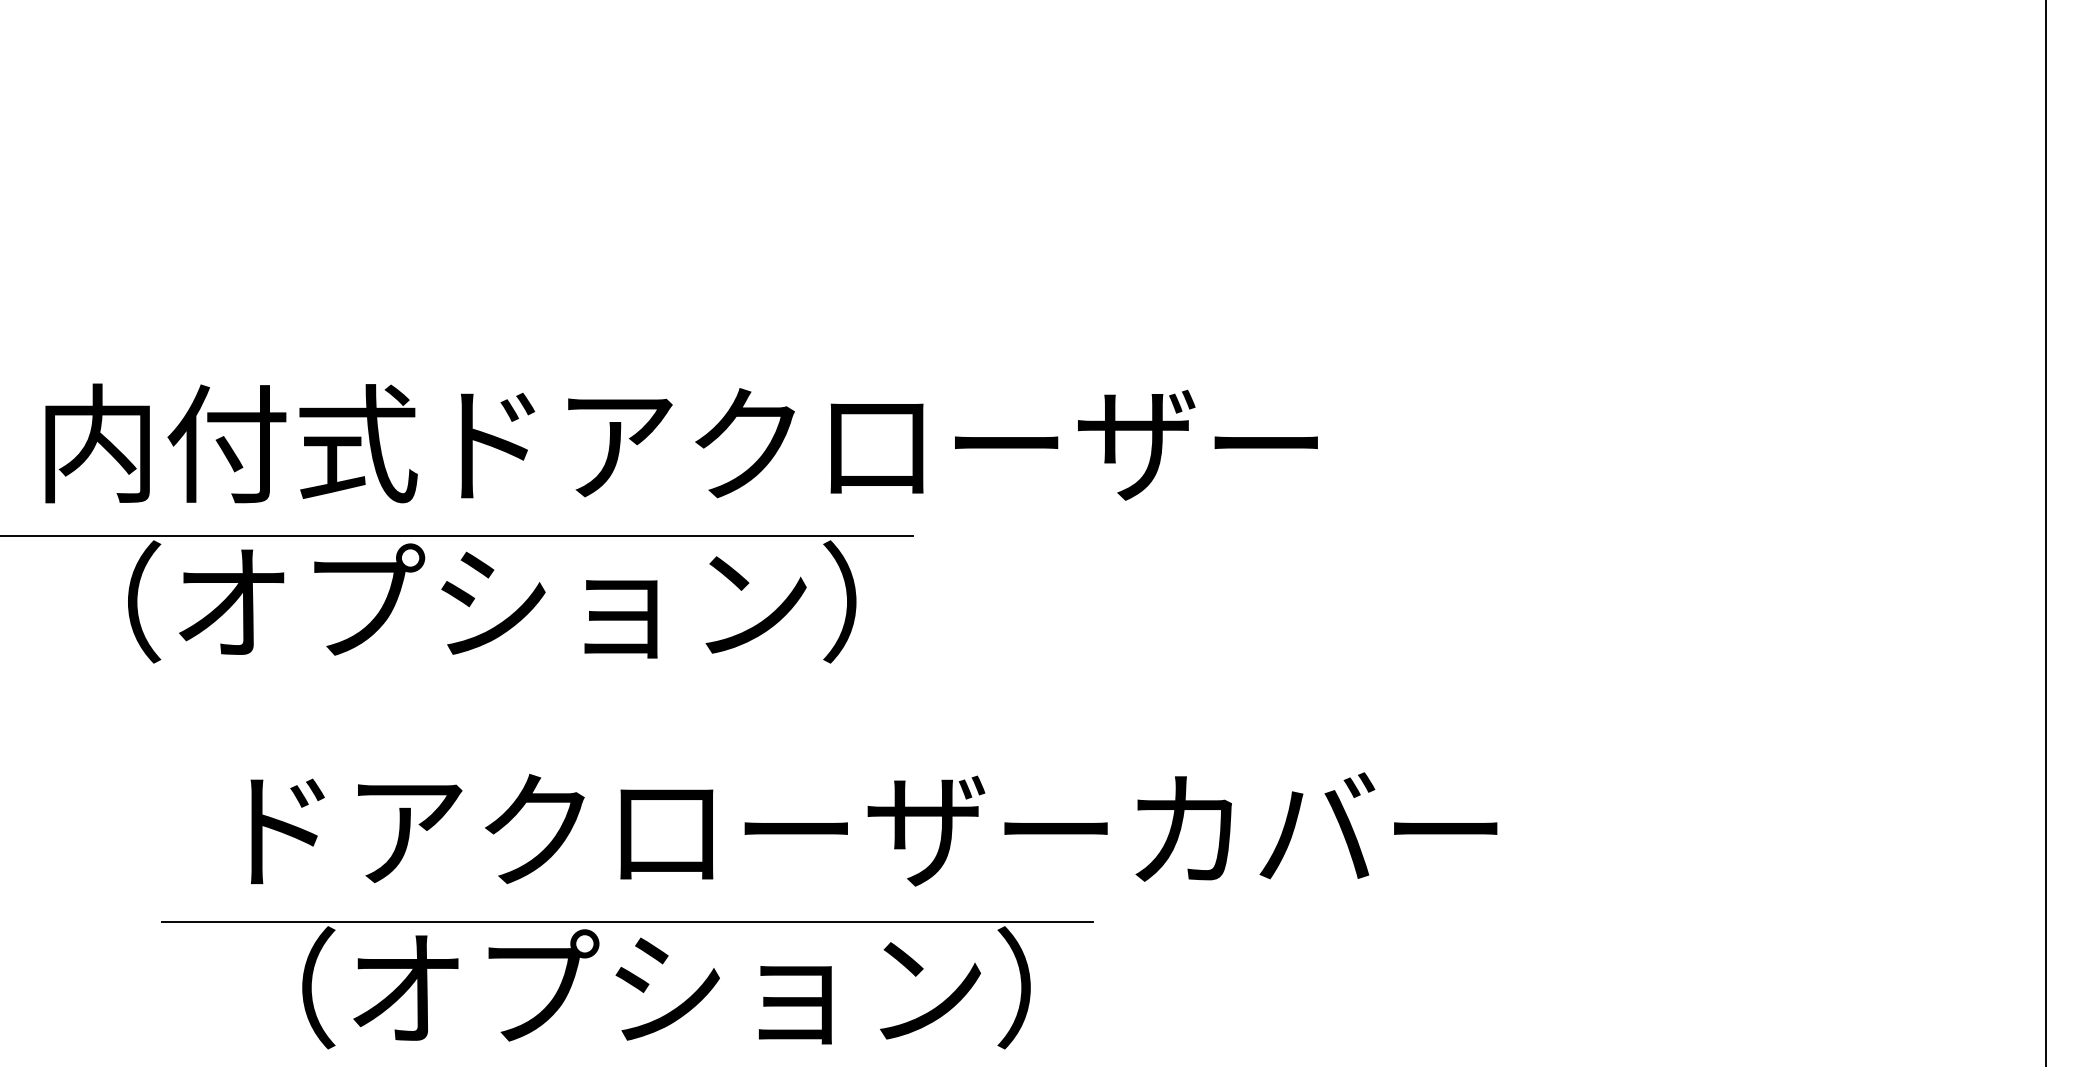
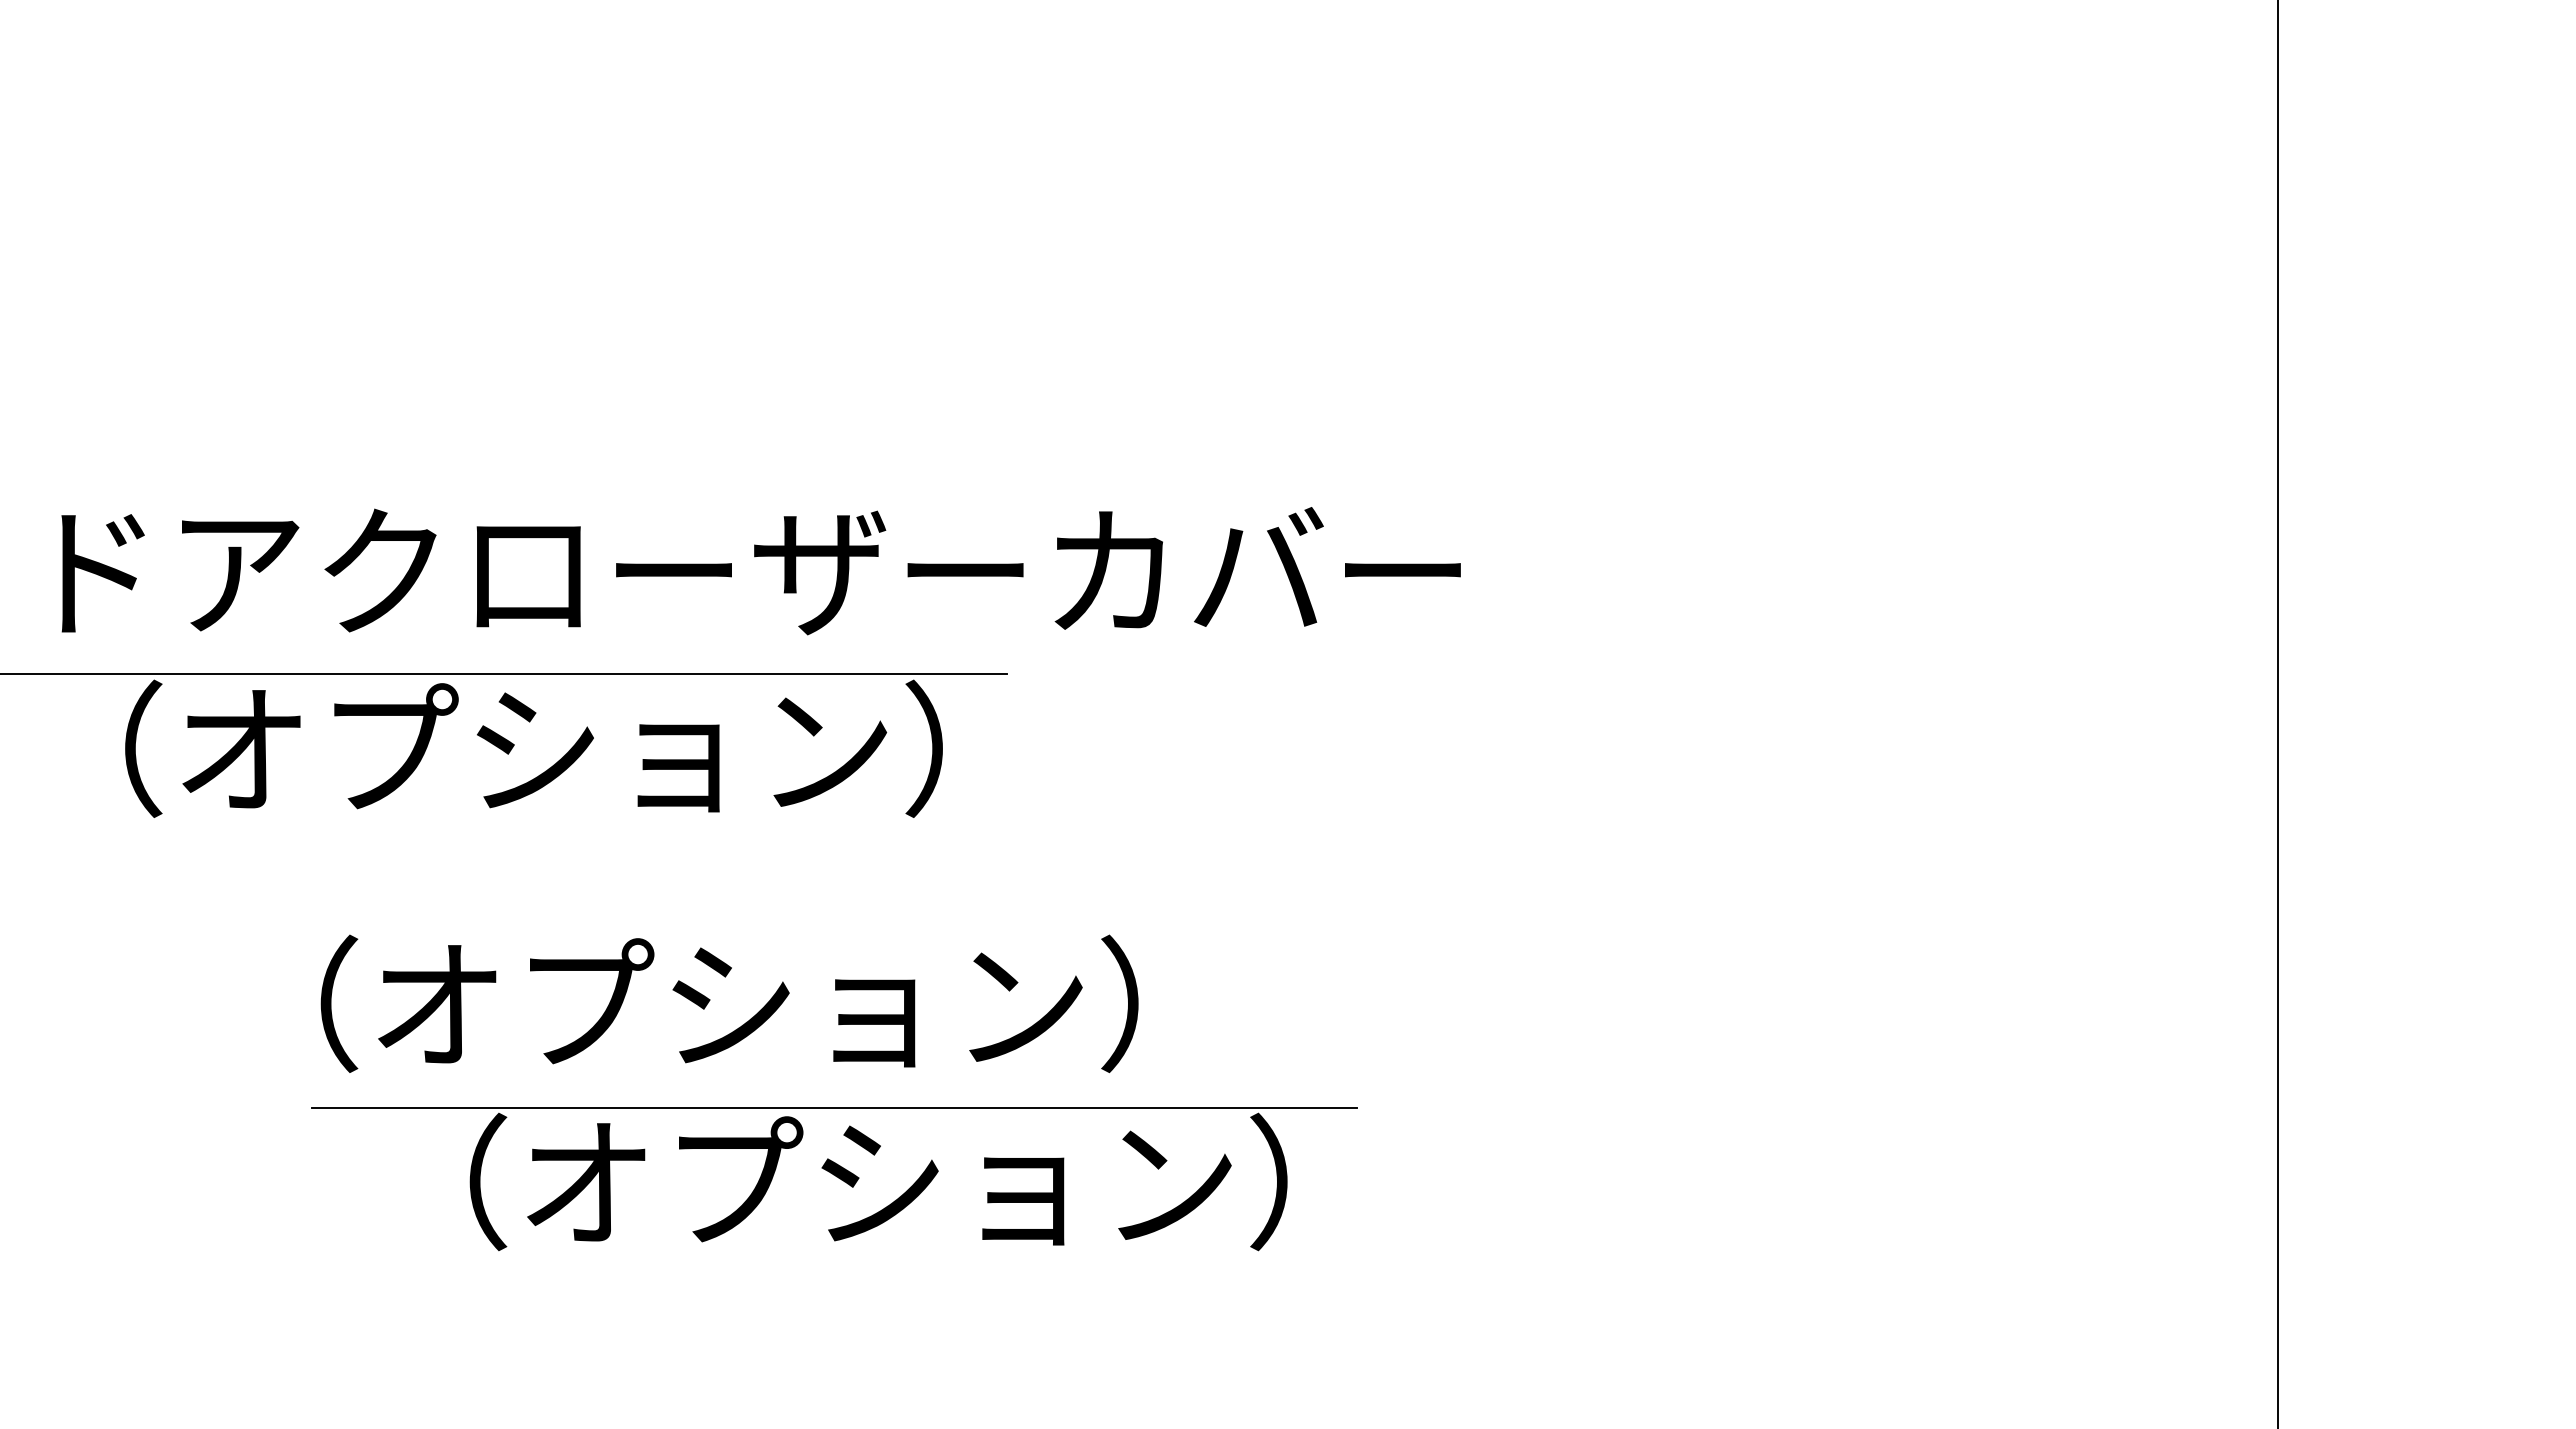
text: (620, 443) -> (677, 570), 内付式ドアクローザー -> ドアクローザーカバー
text: (873, 828) -> (962, 1003), ドアクローザーカバー -> （オプション）
part: (627, 985) -> (834, 1179), moved

